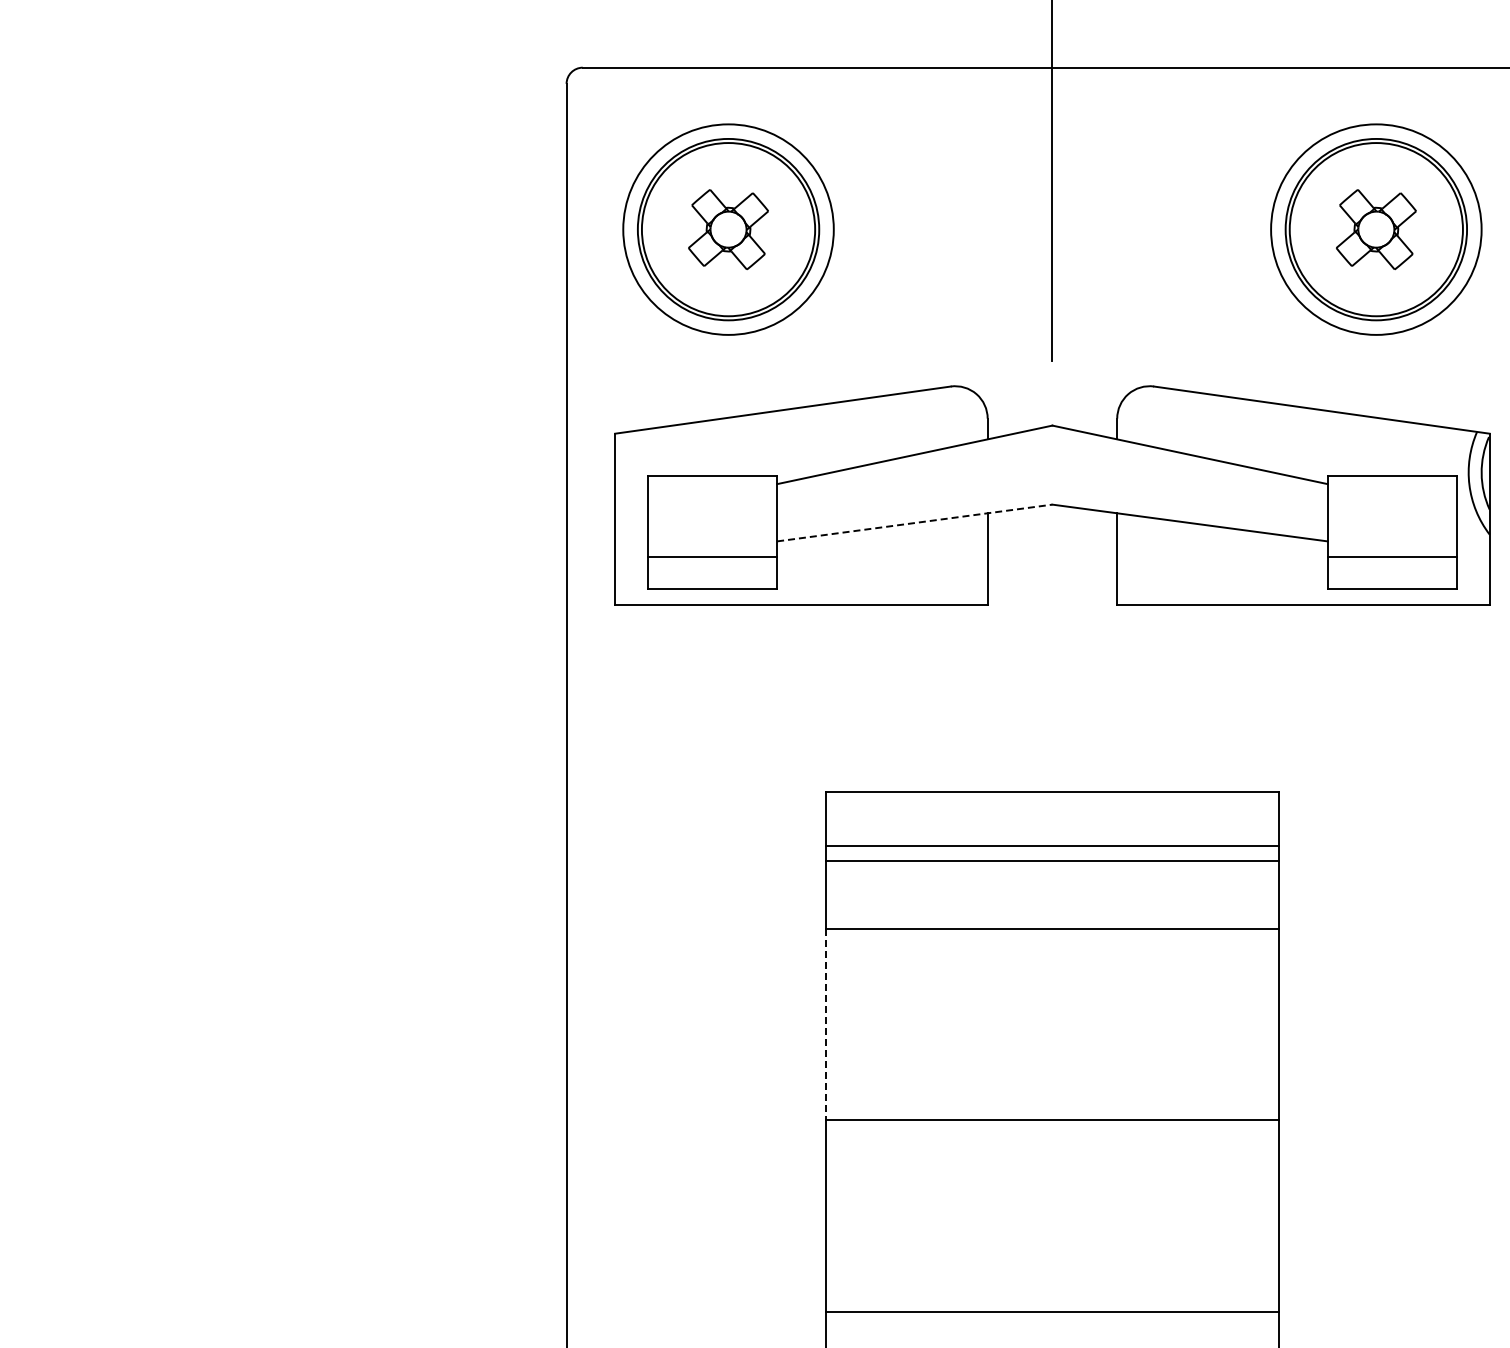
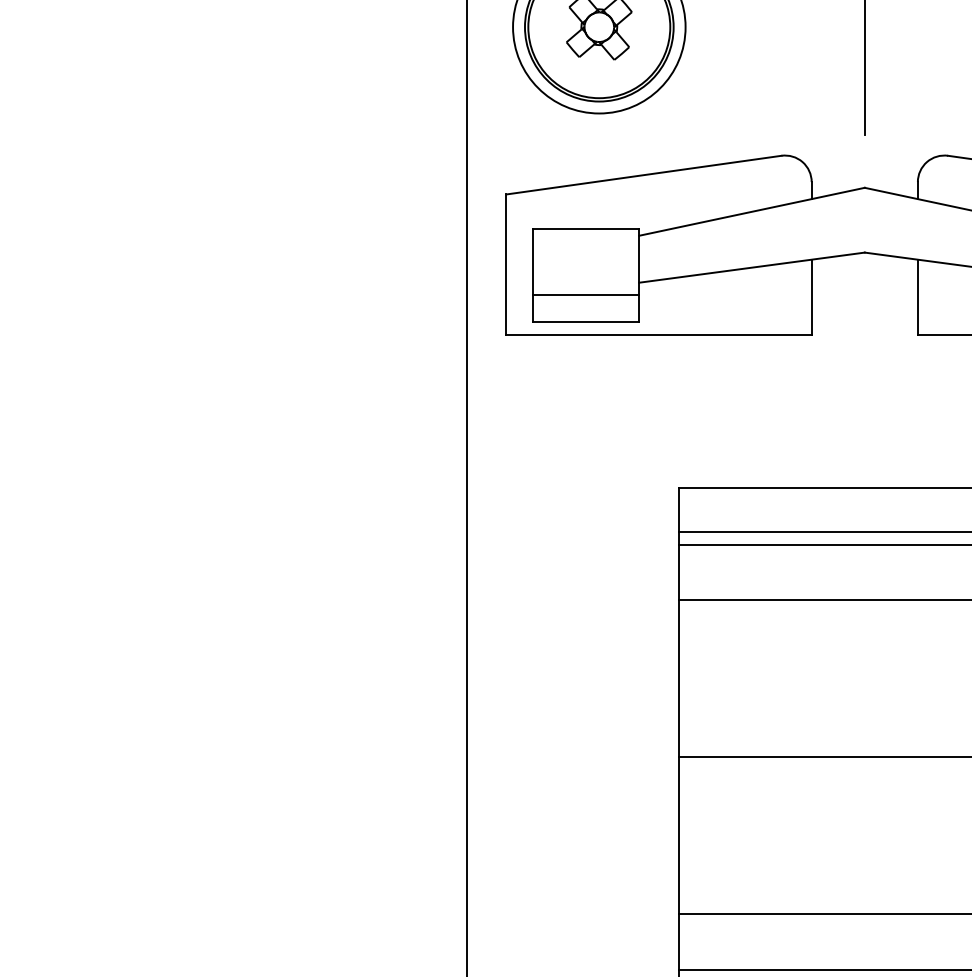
line: (914, 523) -> (751, 268), dashed -> solid
line: (825, 1024) -> (678, 678), dashed -> solid

